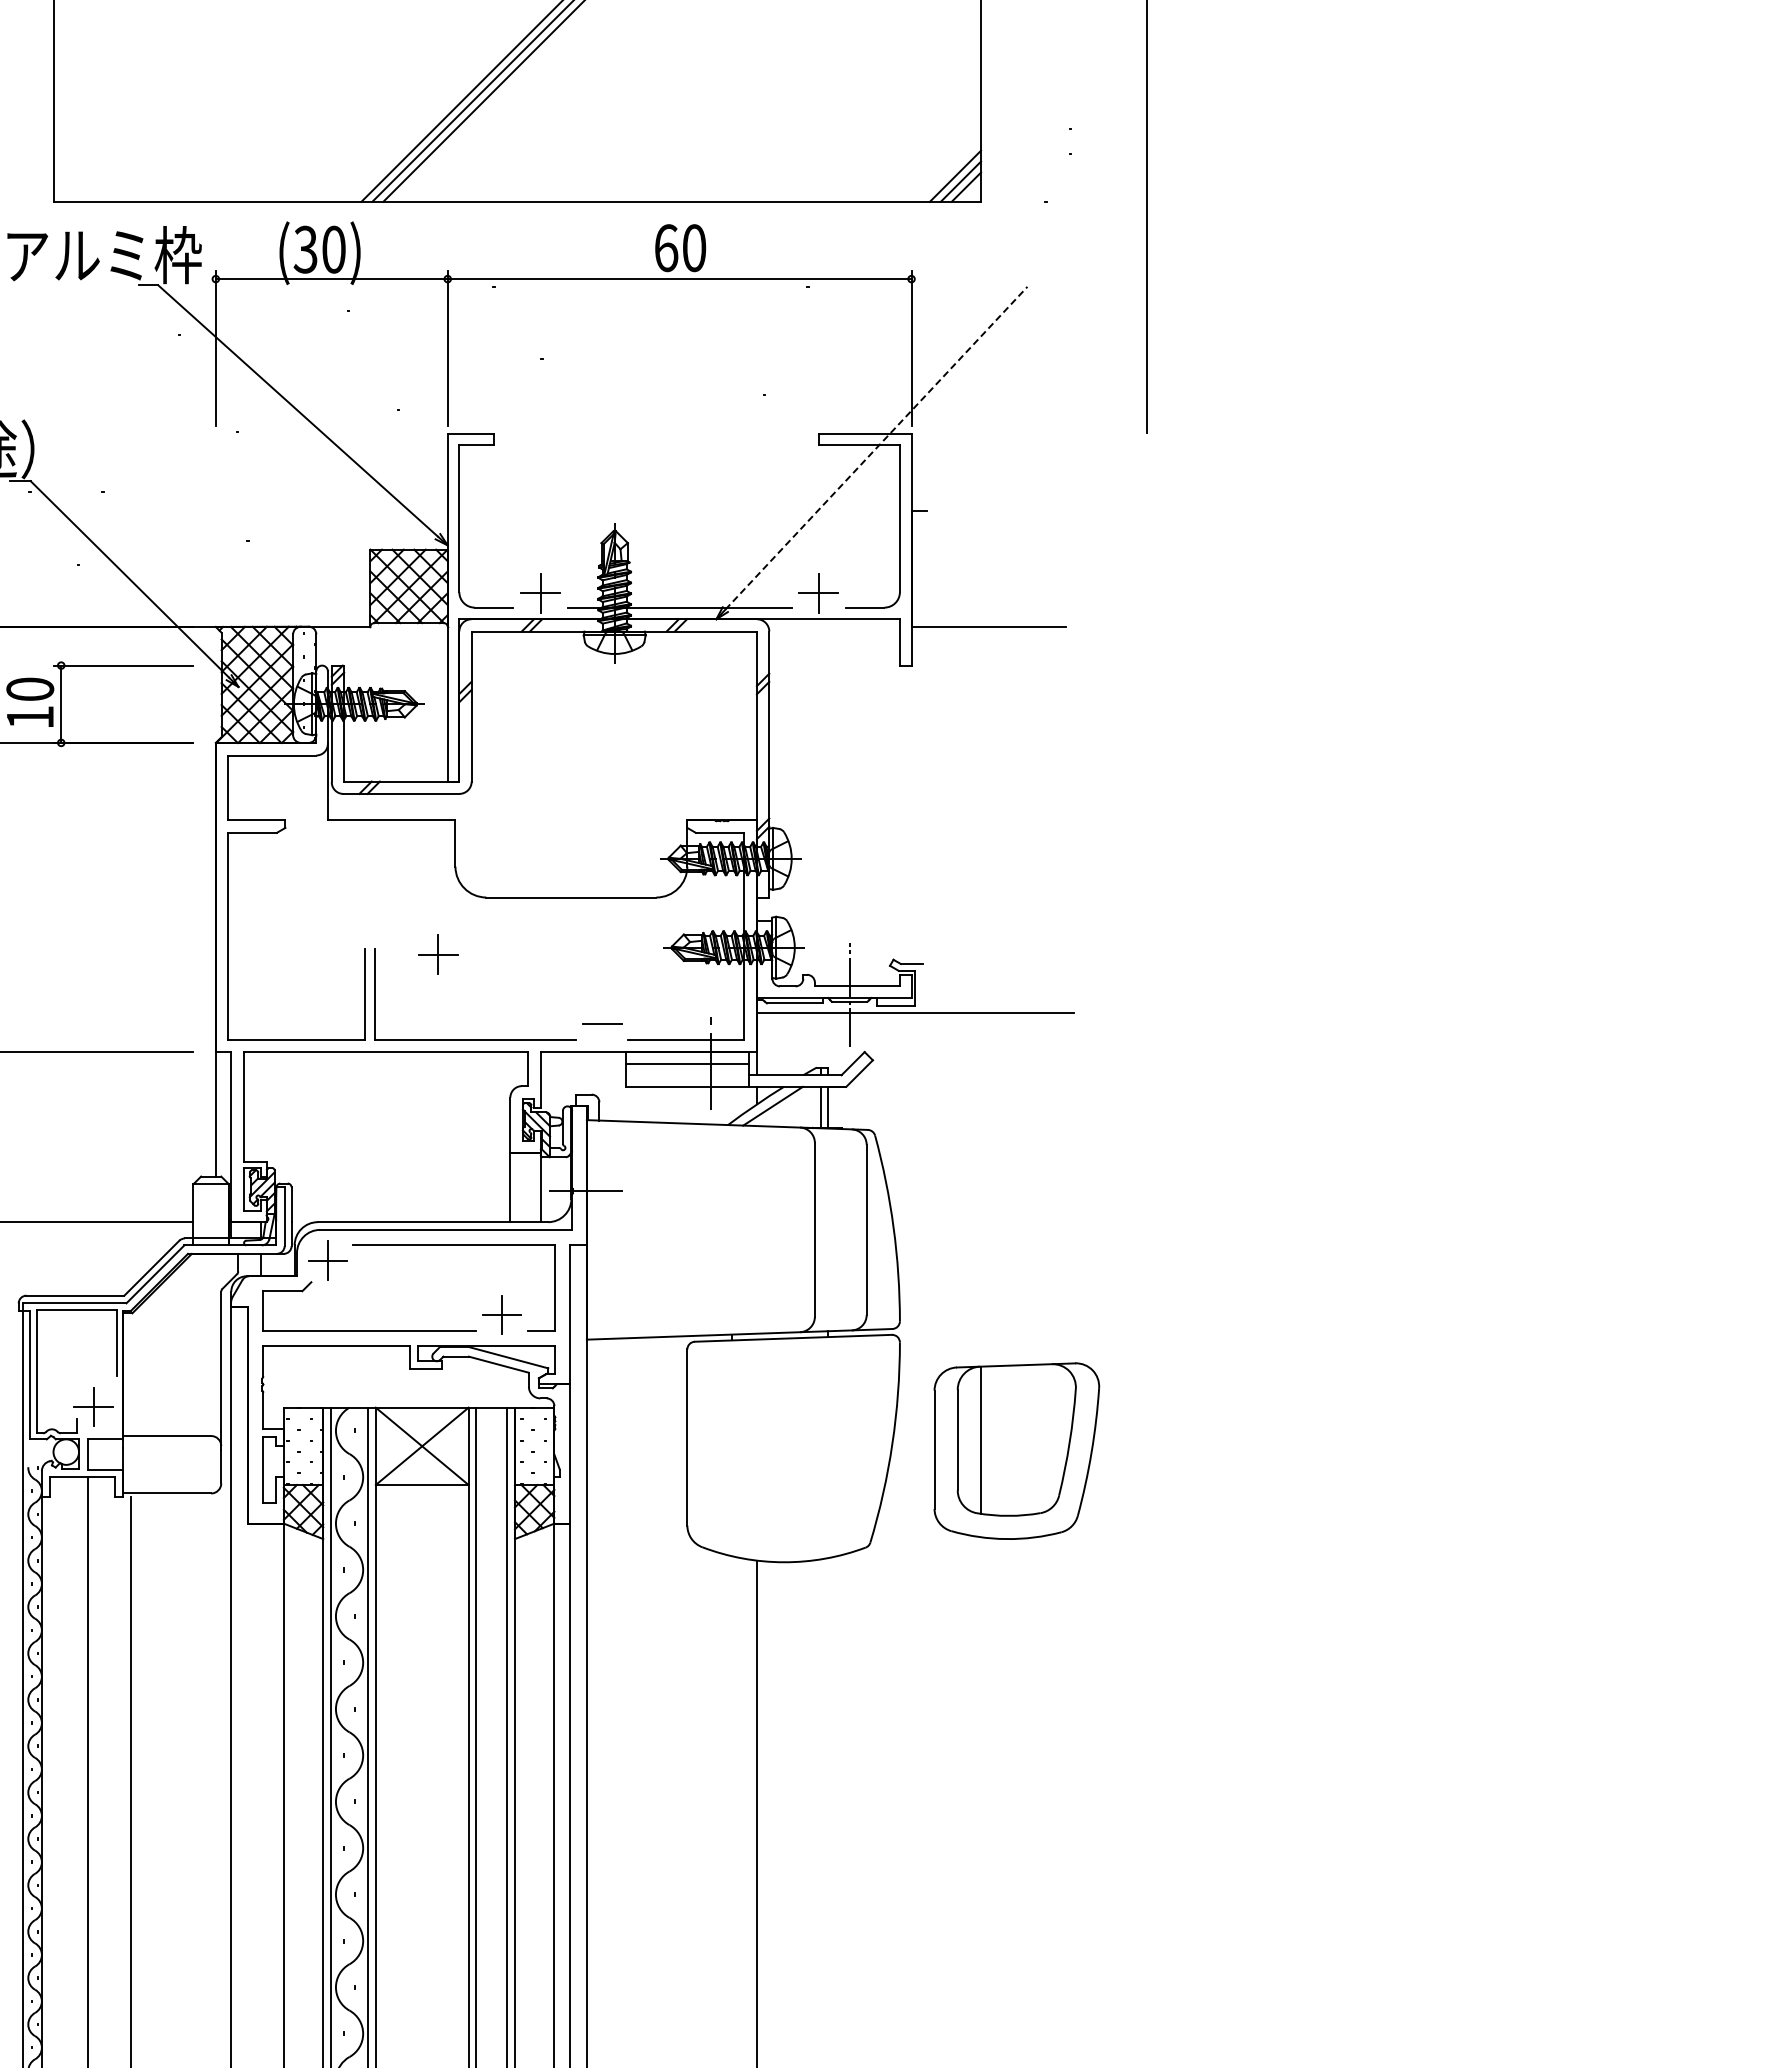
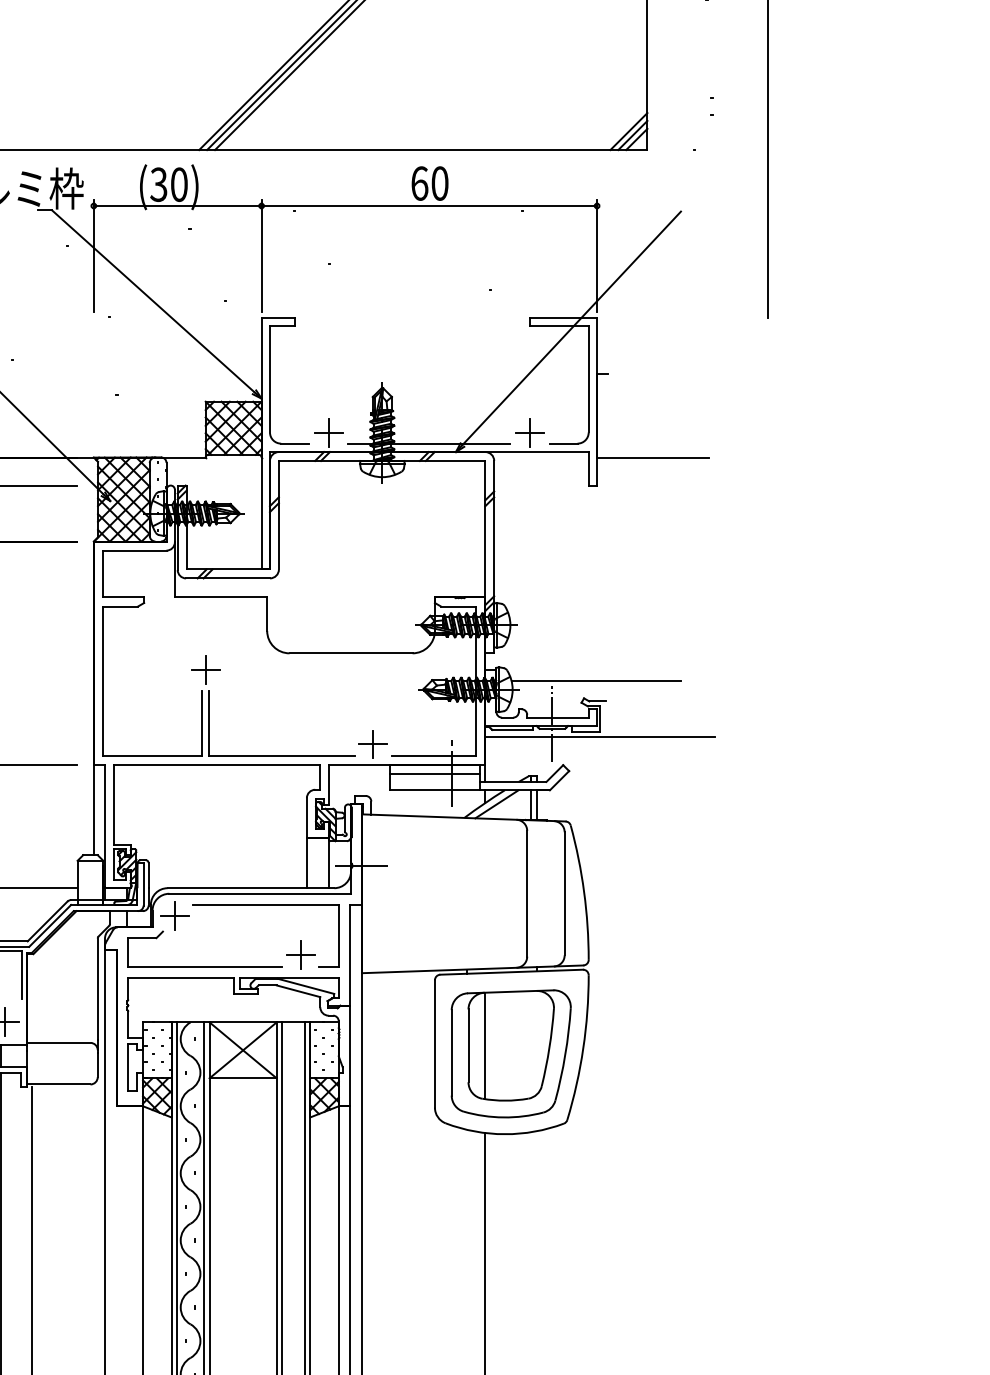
line: (876, 447) -> (571, 327), dashed -> solid
line: (910, 936) -> (596, 681), added
part: (438, 954) -> (205, 669), moved
line: (602, 1023) -> (373, 744), added
part: (1016, 1450) -> (511, 1053), moved

